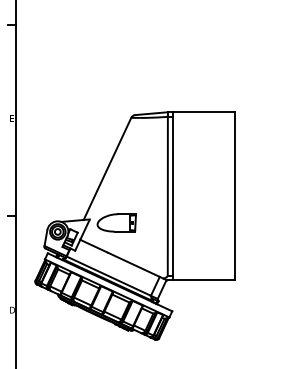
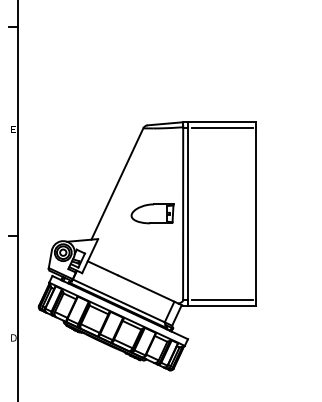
line: (203, 117) -> (221, 127), added
part: (116, 222) -> (152, 213), moved
line: (203, 275) -> (221, 300), added

